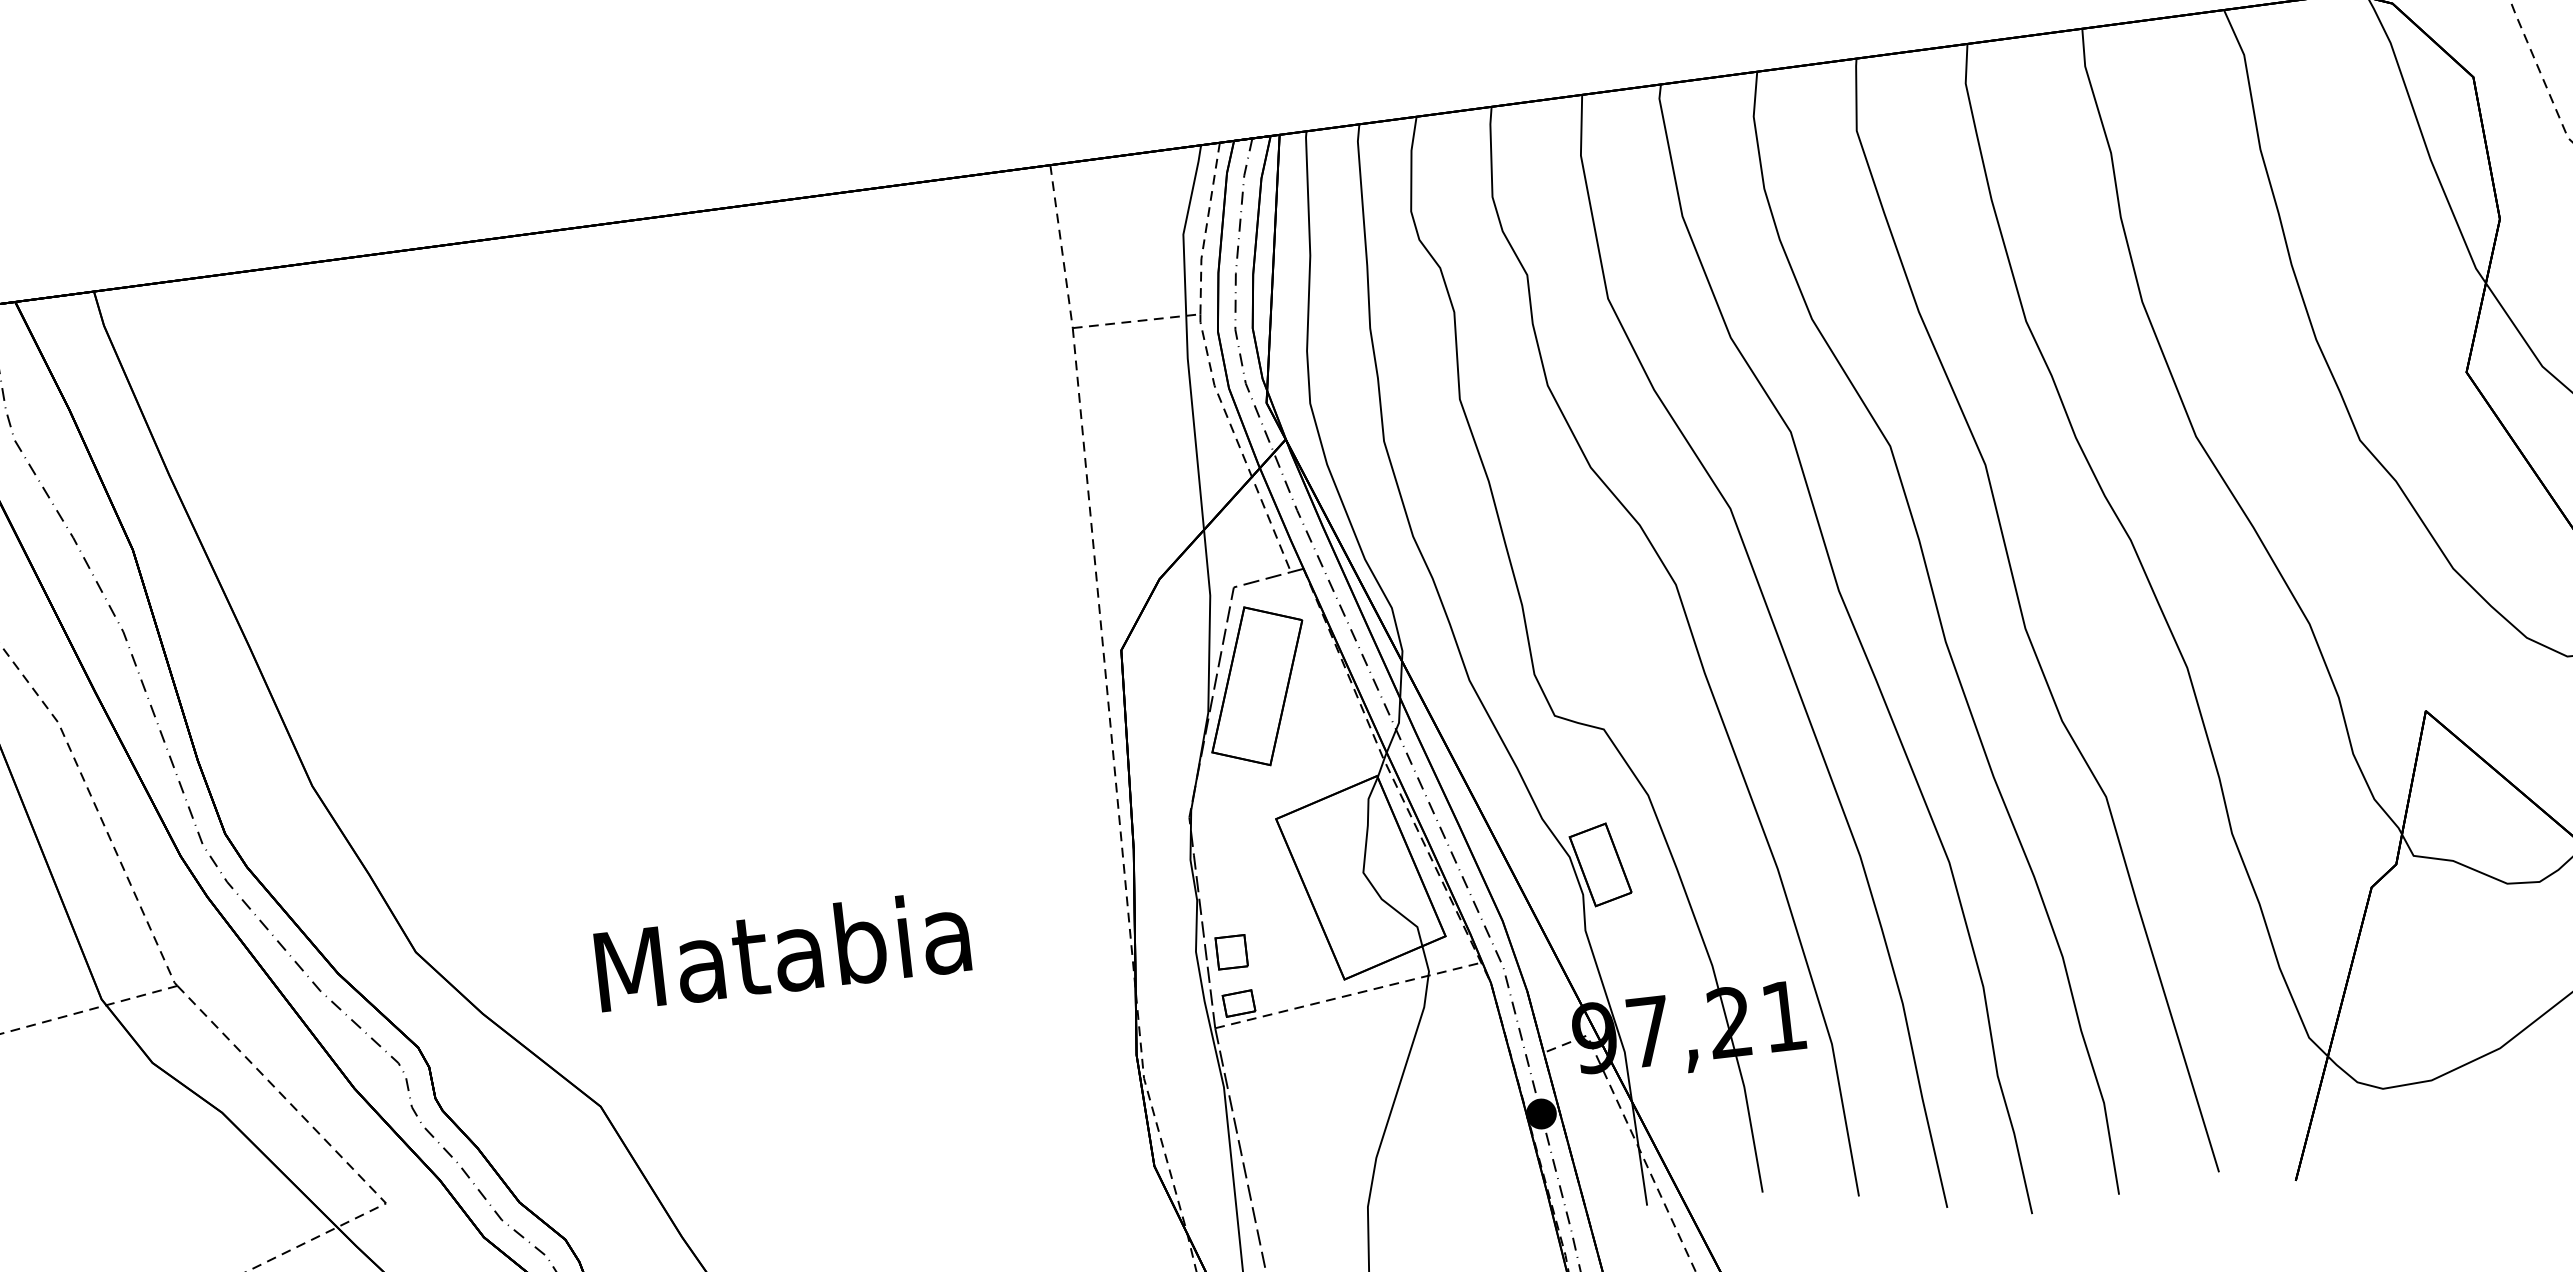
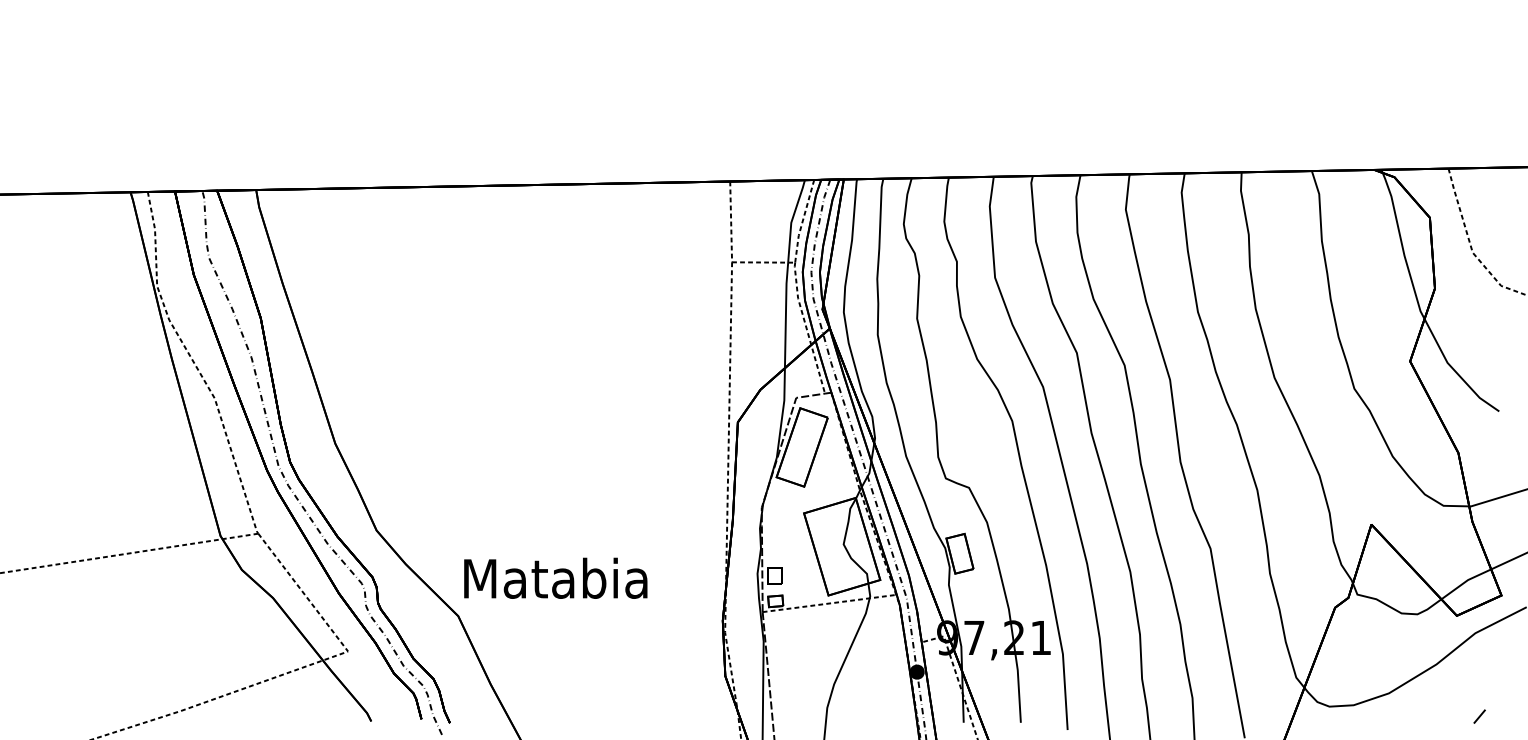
text: (781, 949) -> (555, 577), moved

